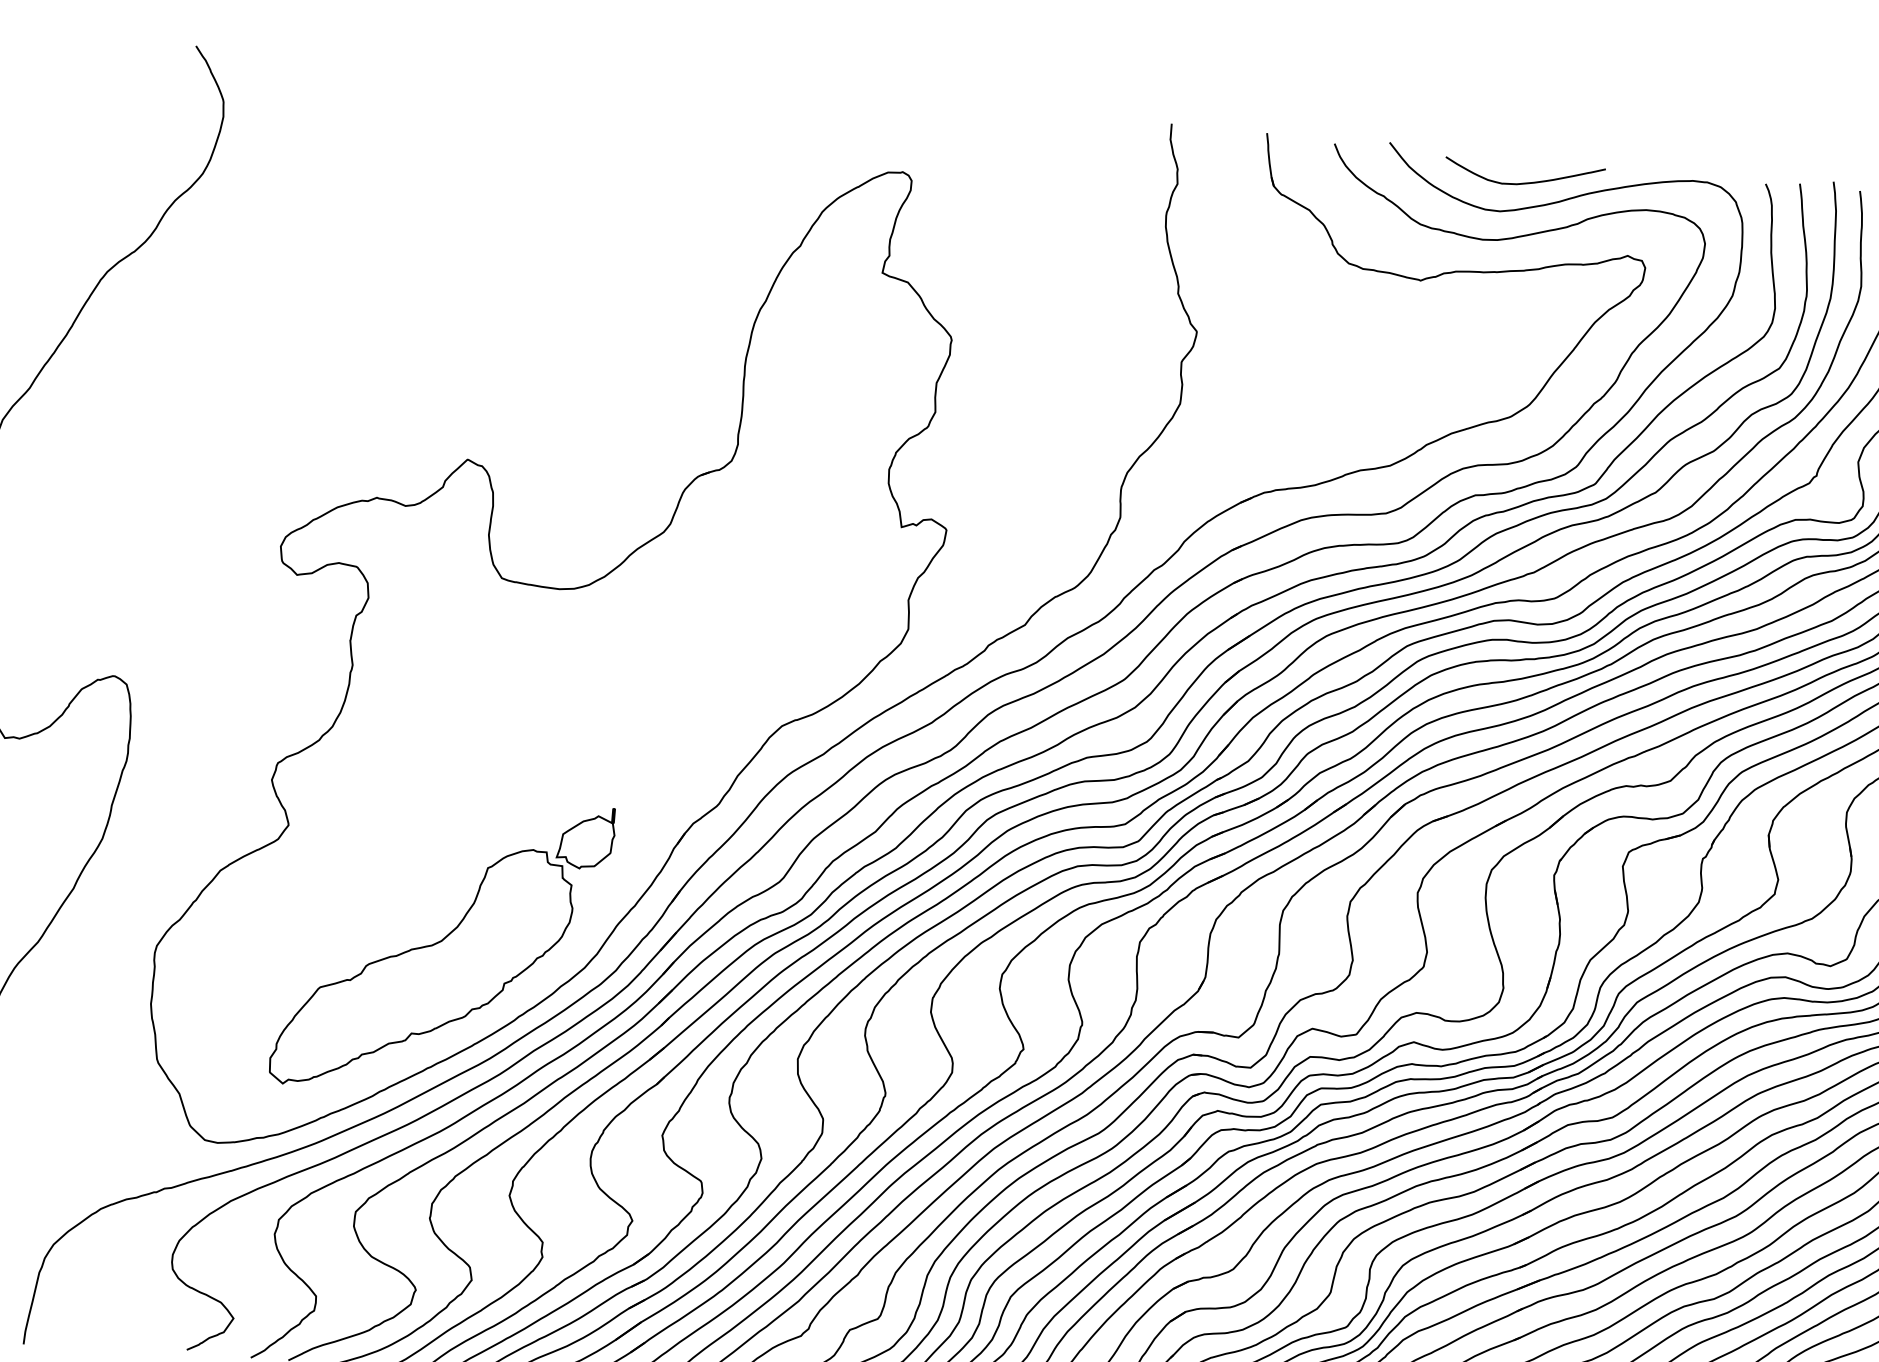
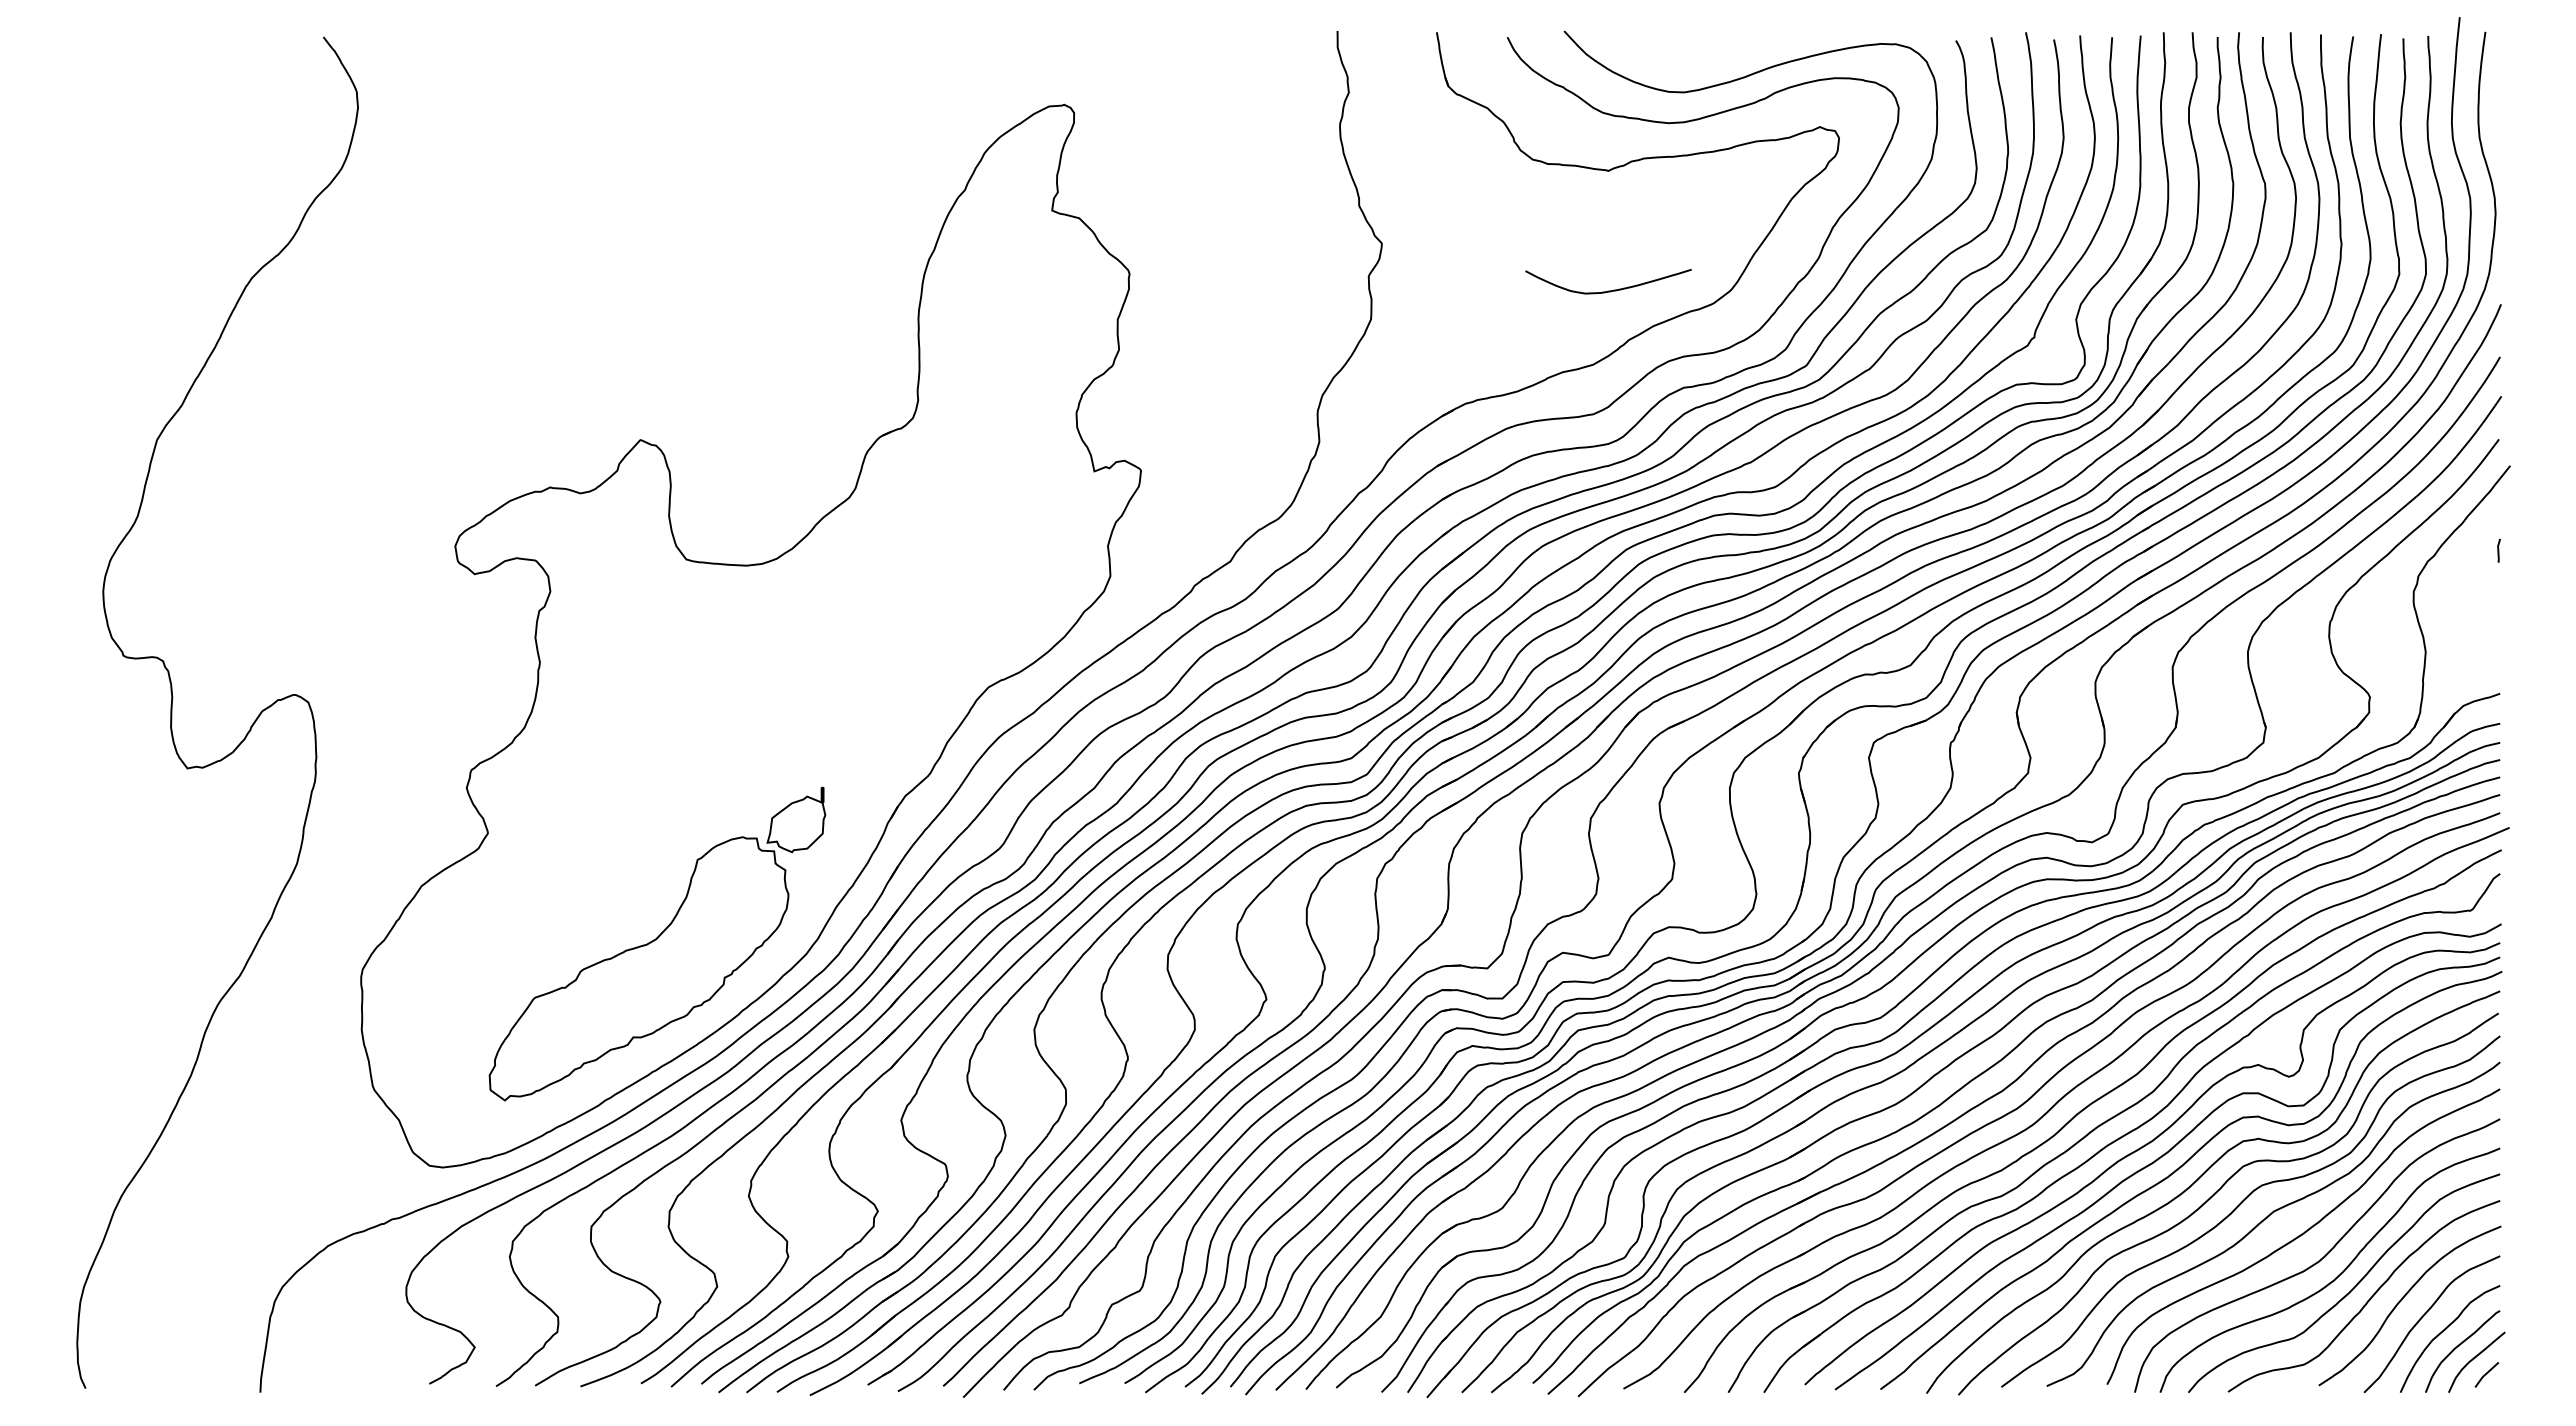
curve: (1524, 182) -> (1608, 290), moved

